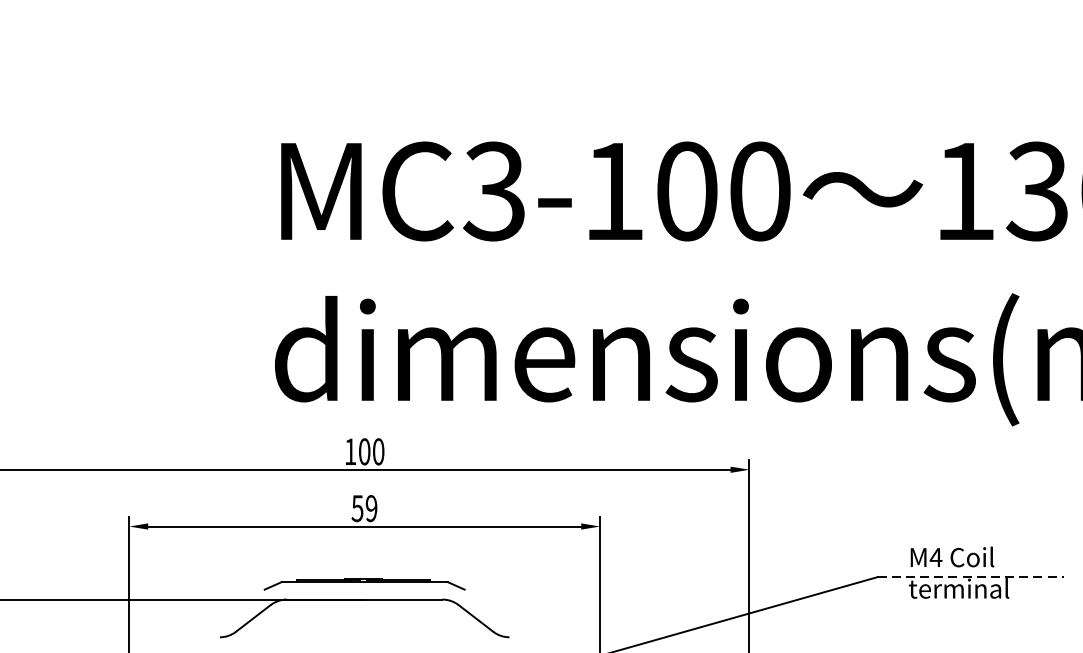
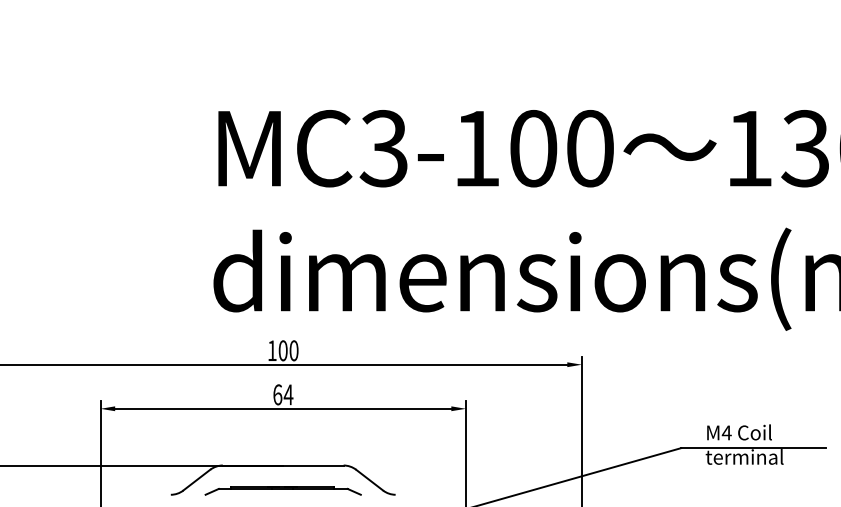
text: (365, 508) -> (283, 394), 59 -> 64
line: (970, 577) -> (753, 448), dashed -> solid
part: (363, 584) -> (282, 490), moved

